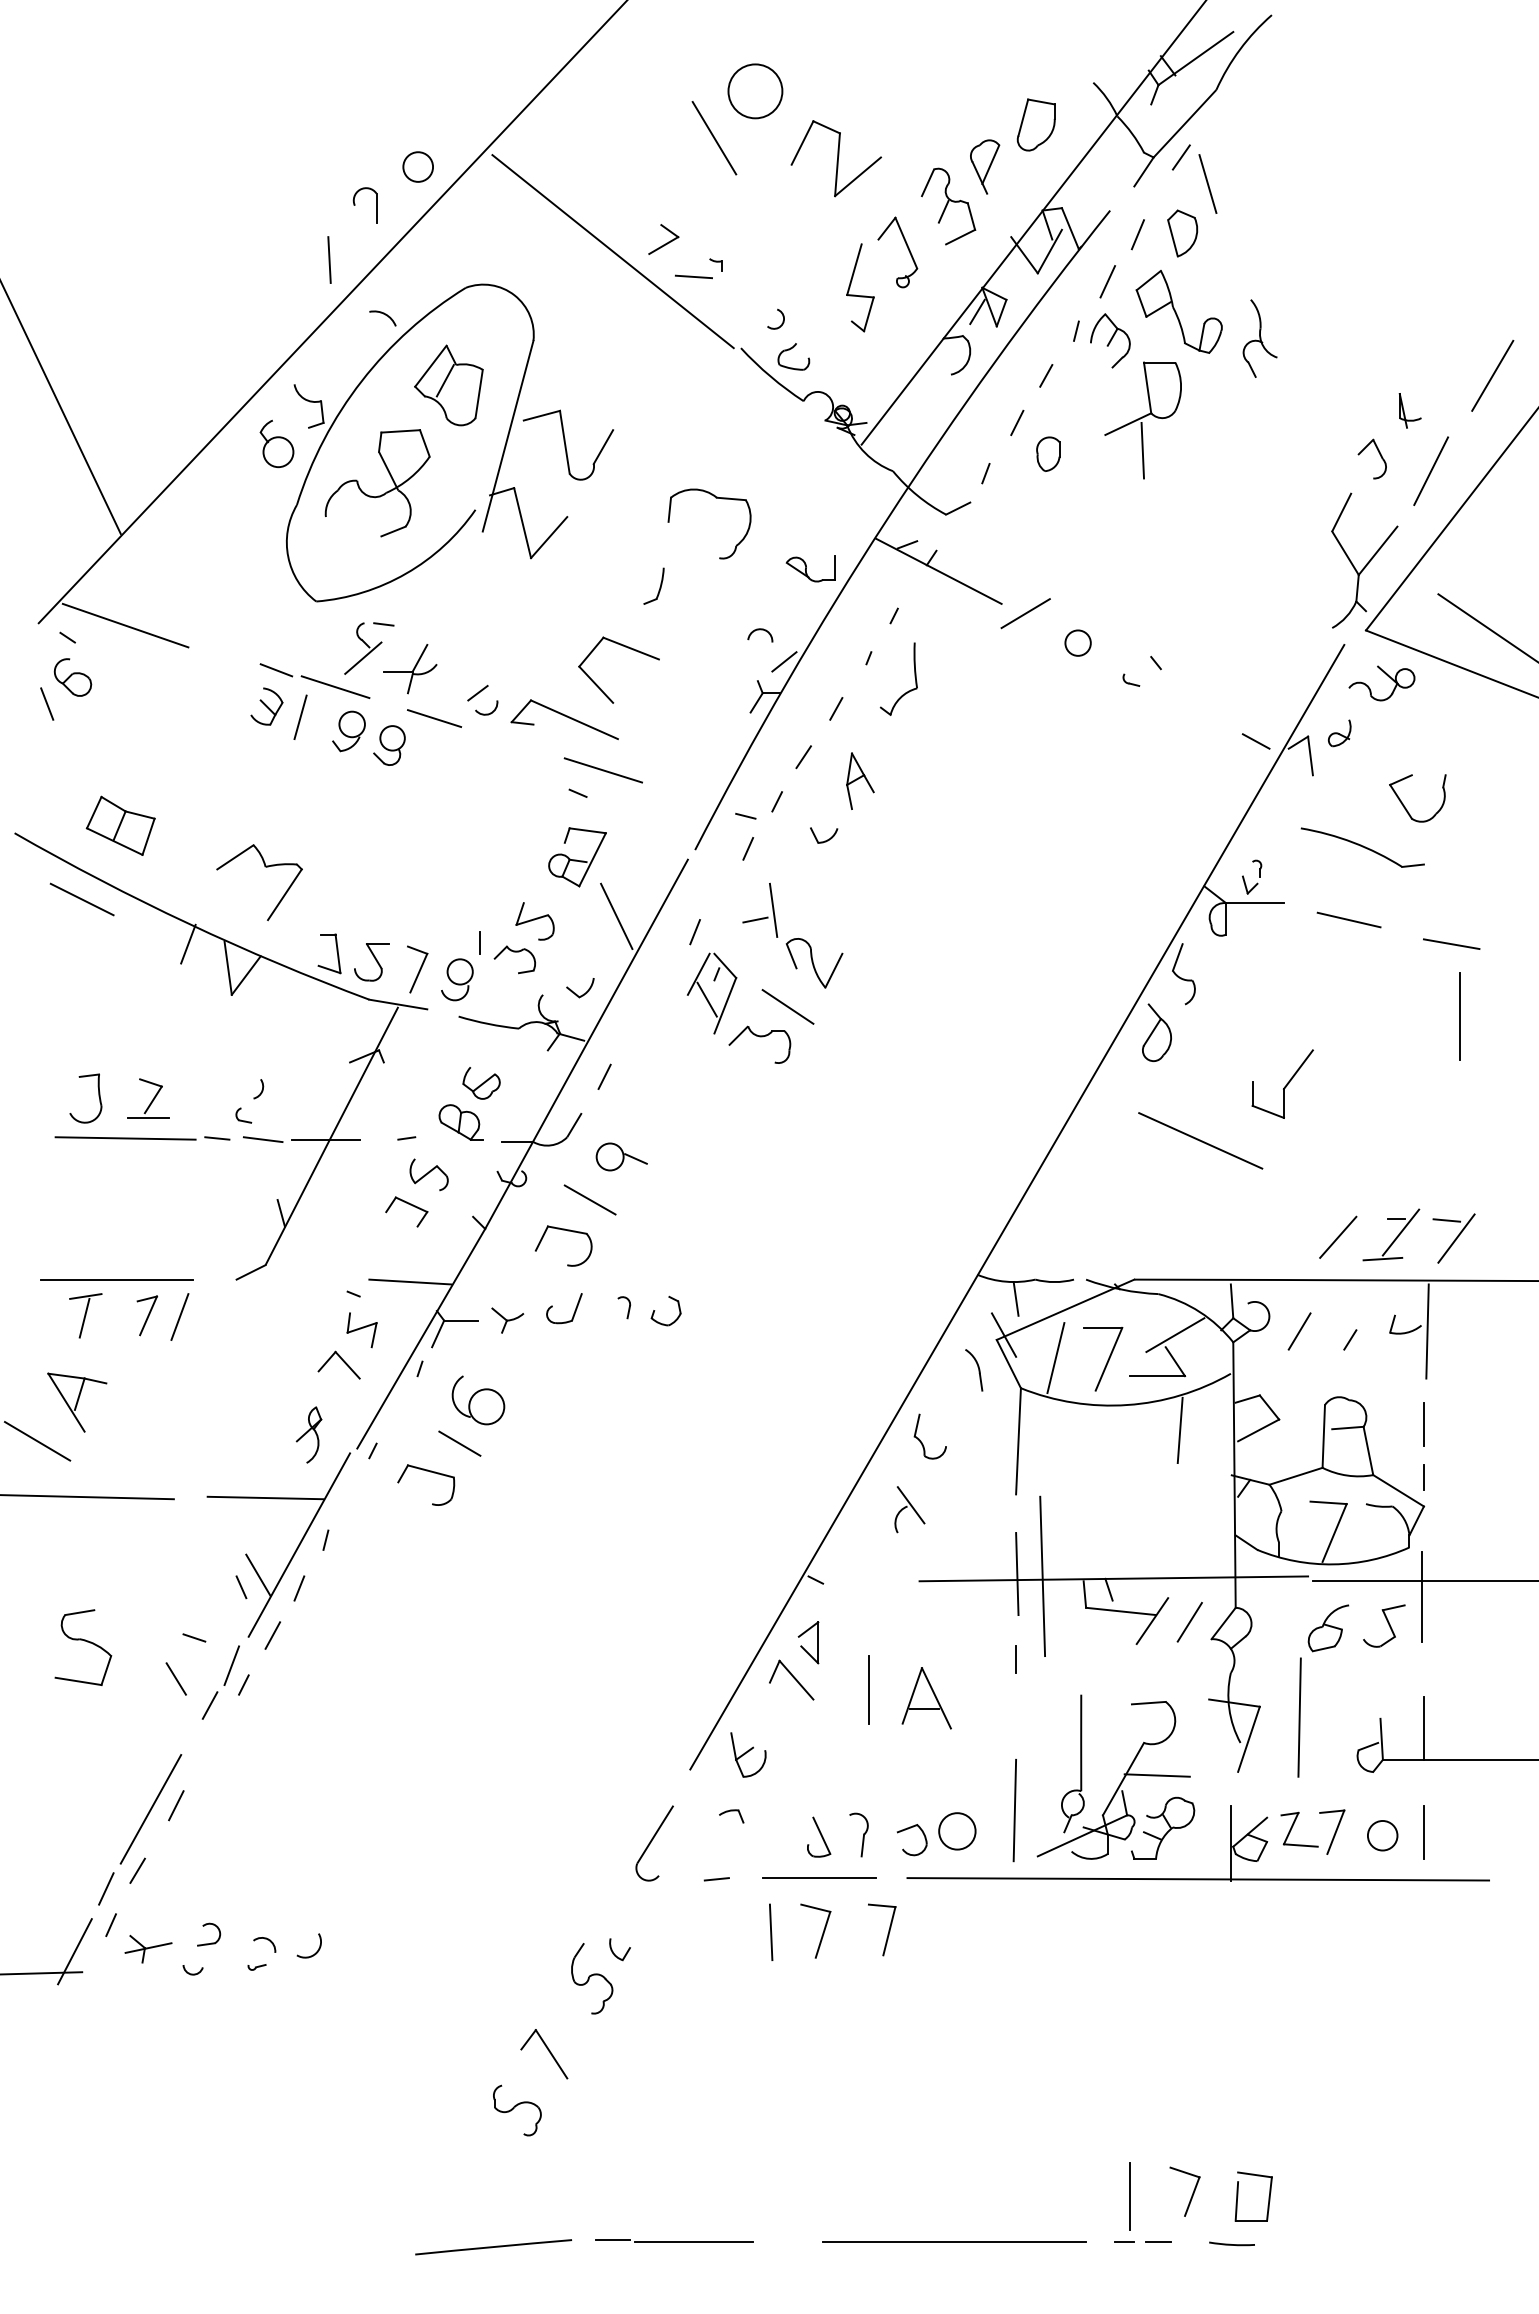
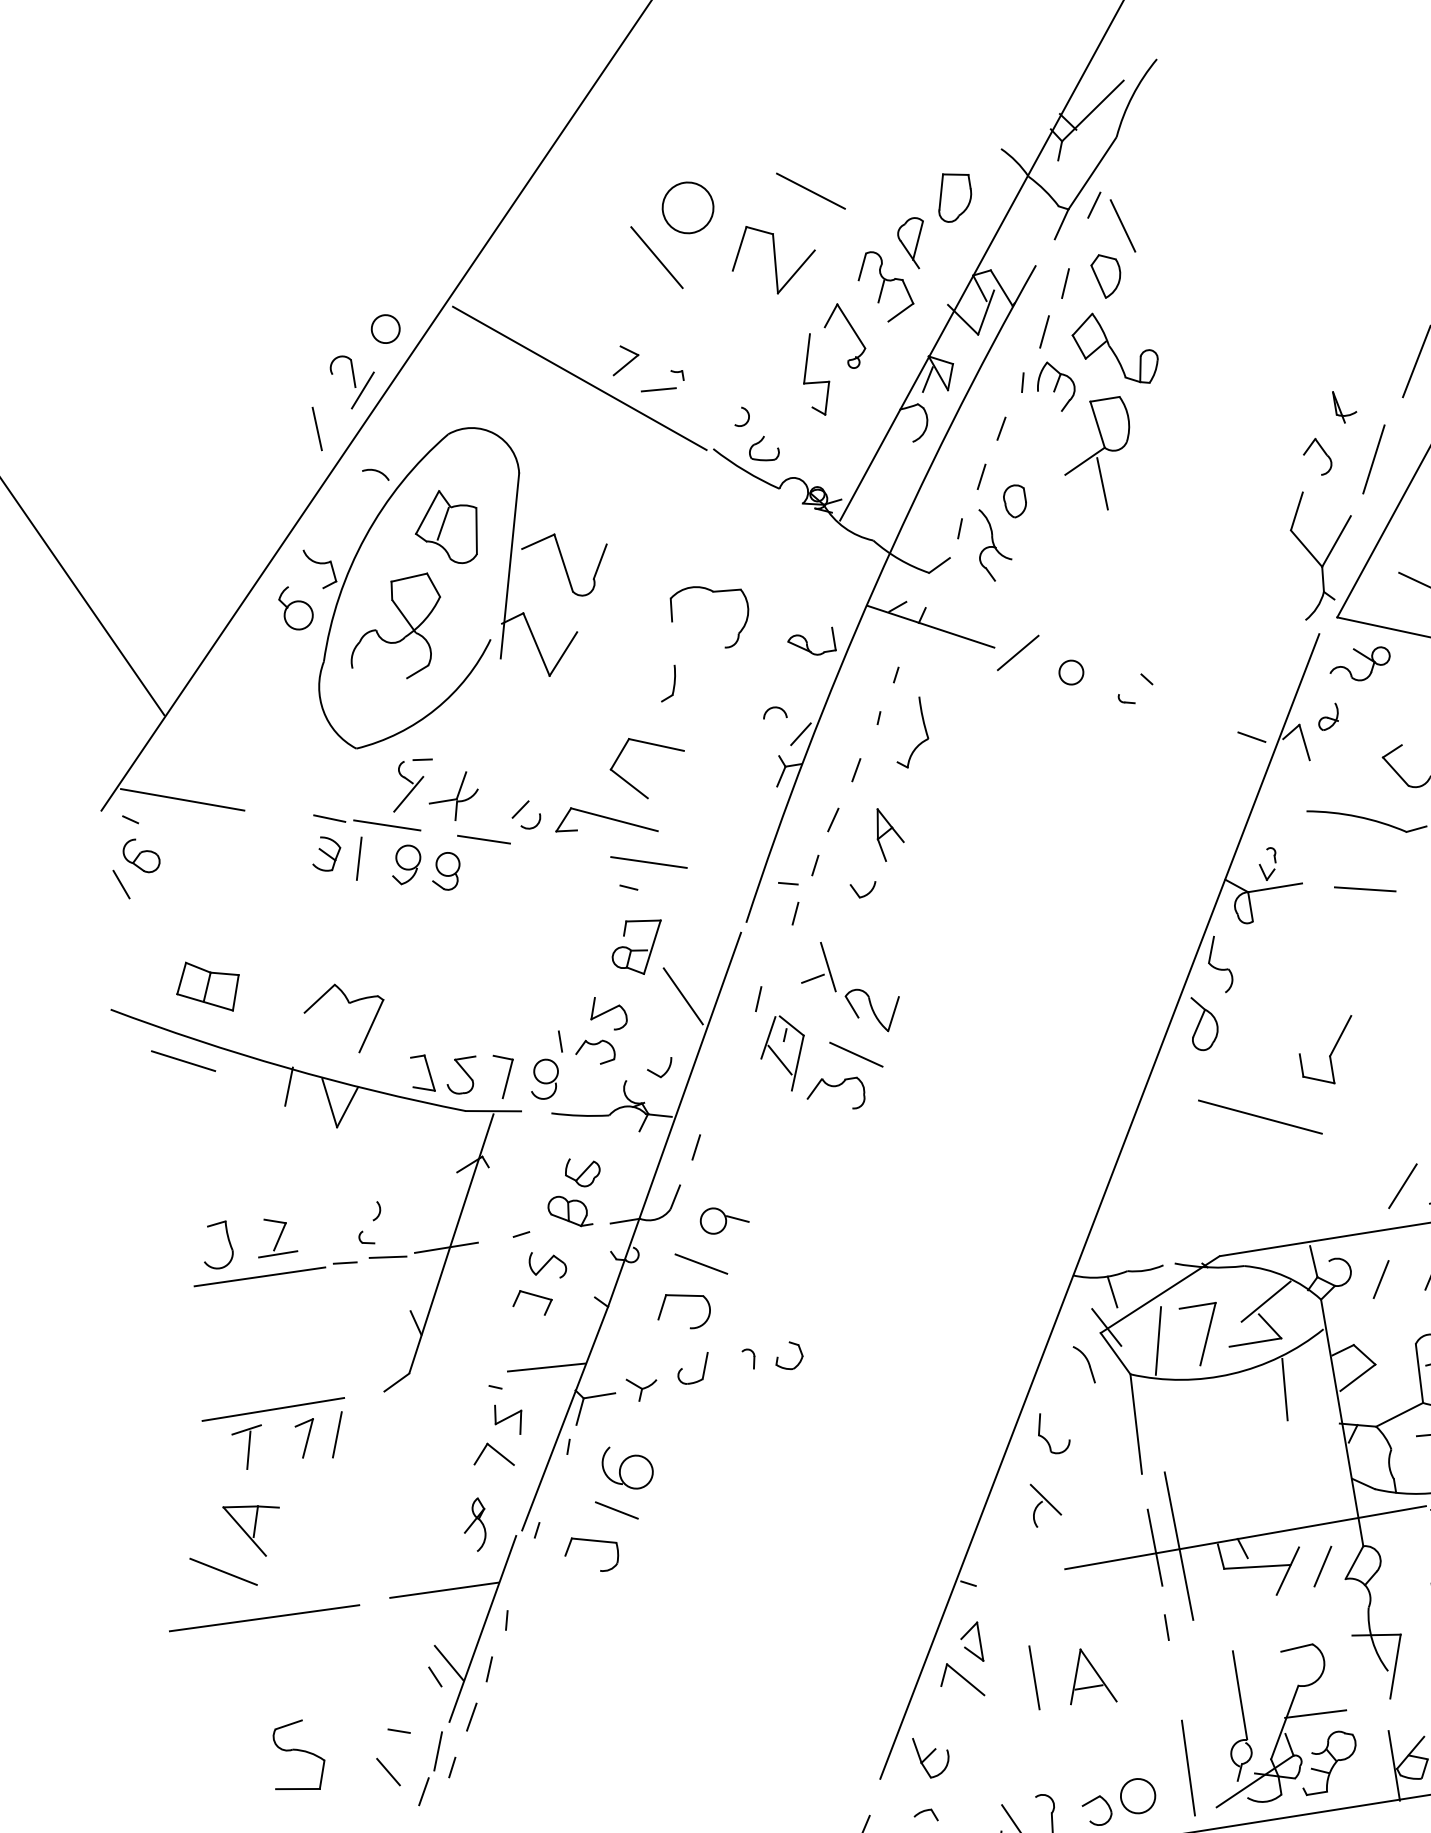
line: (886, 94) -> (810, 191), added
line: (383, 227) -> (362, 390), added
part: (1259, 338) -> (992, 544), moved

